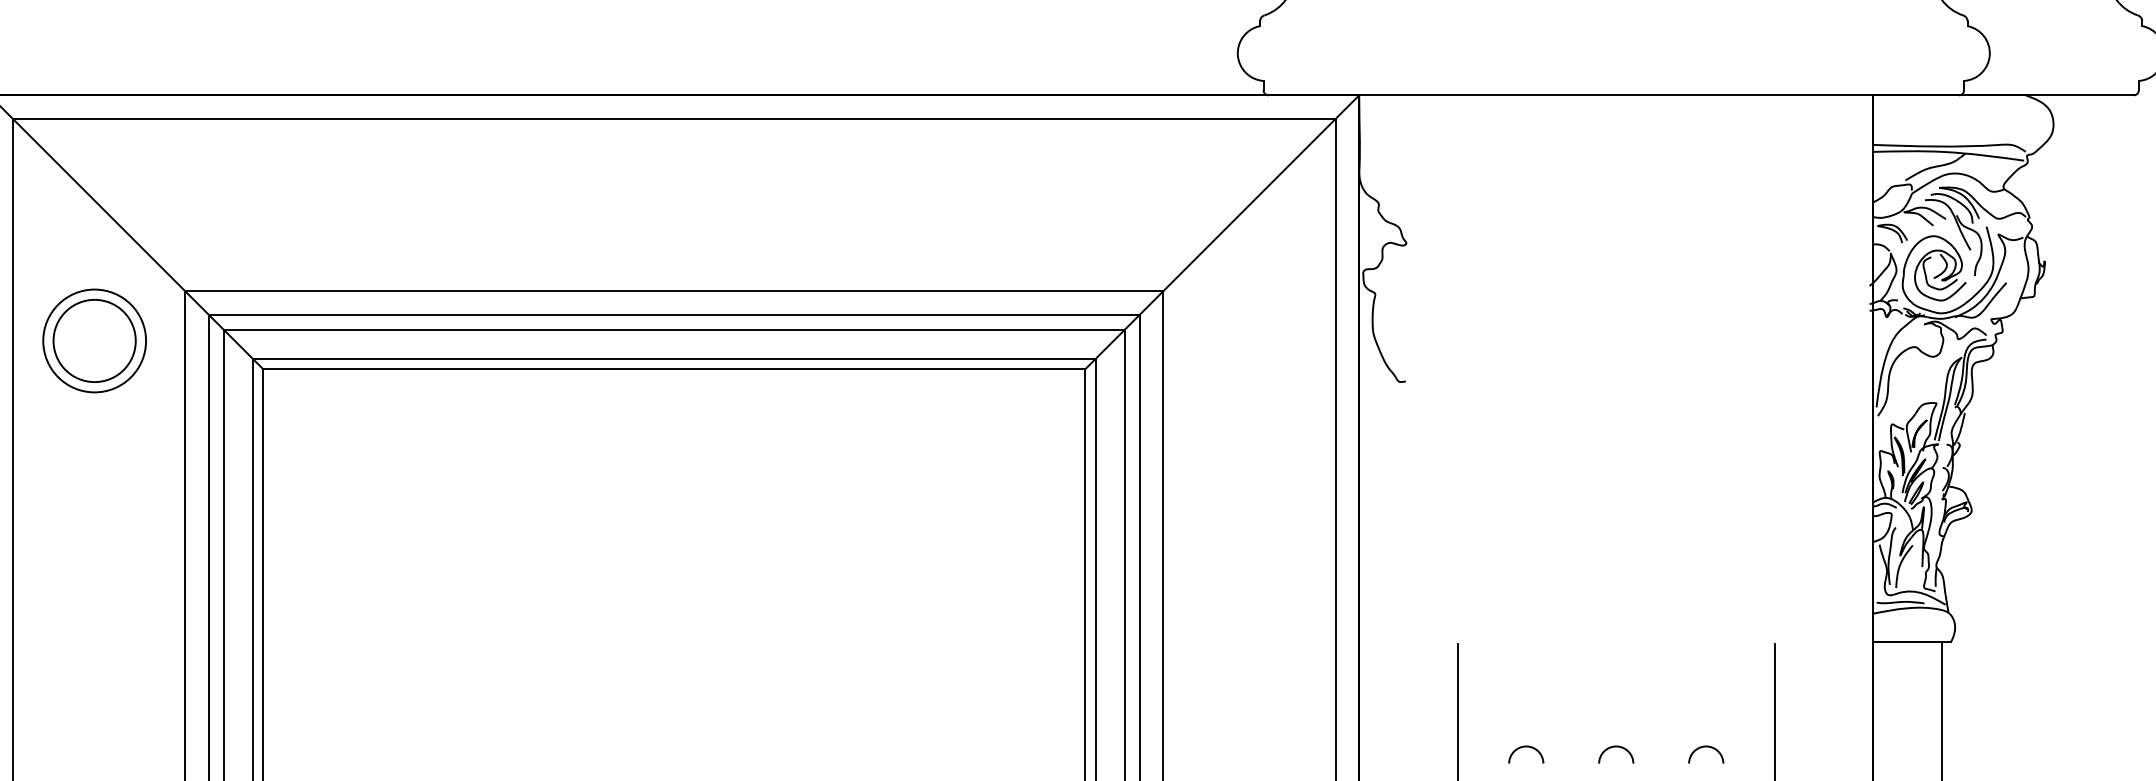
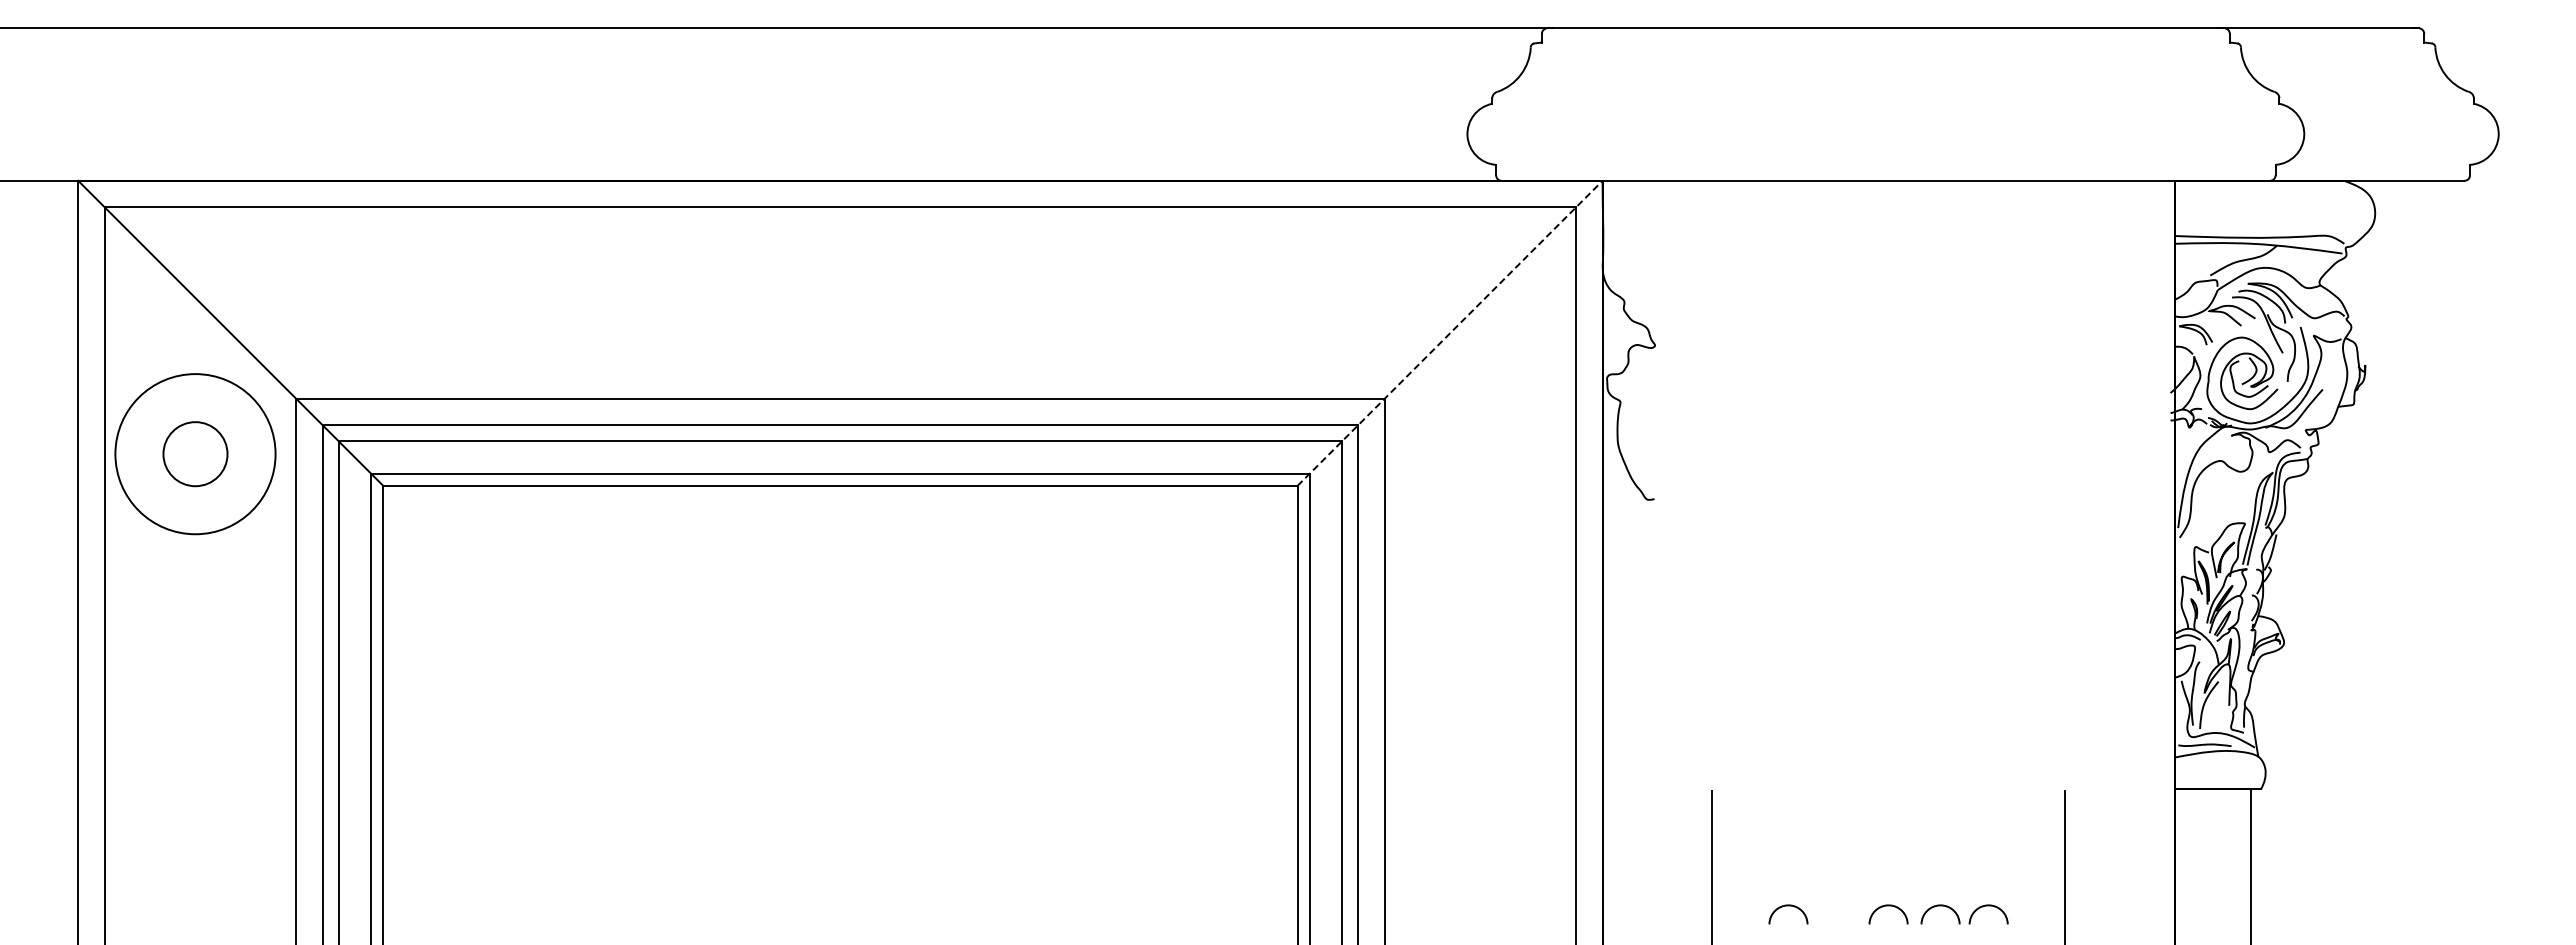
line: (1222, 232) -> (1450, 333), solid -> dashed
circle: (94, 340) -> (195, 453), size x0.7
circle: (94, 340) -> (195, 453), size x1.4
arc: (1662, 747) -> (1940, 906), added

